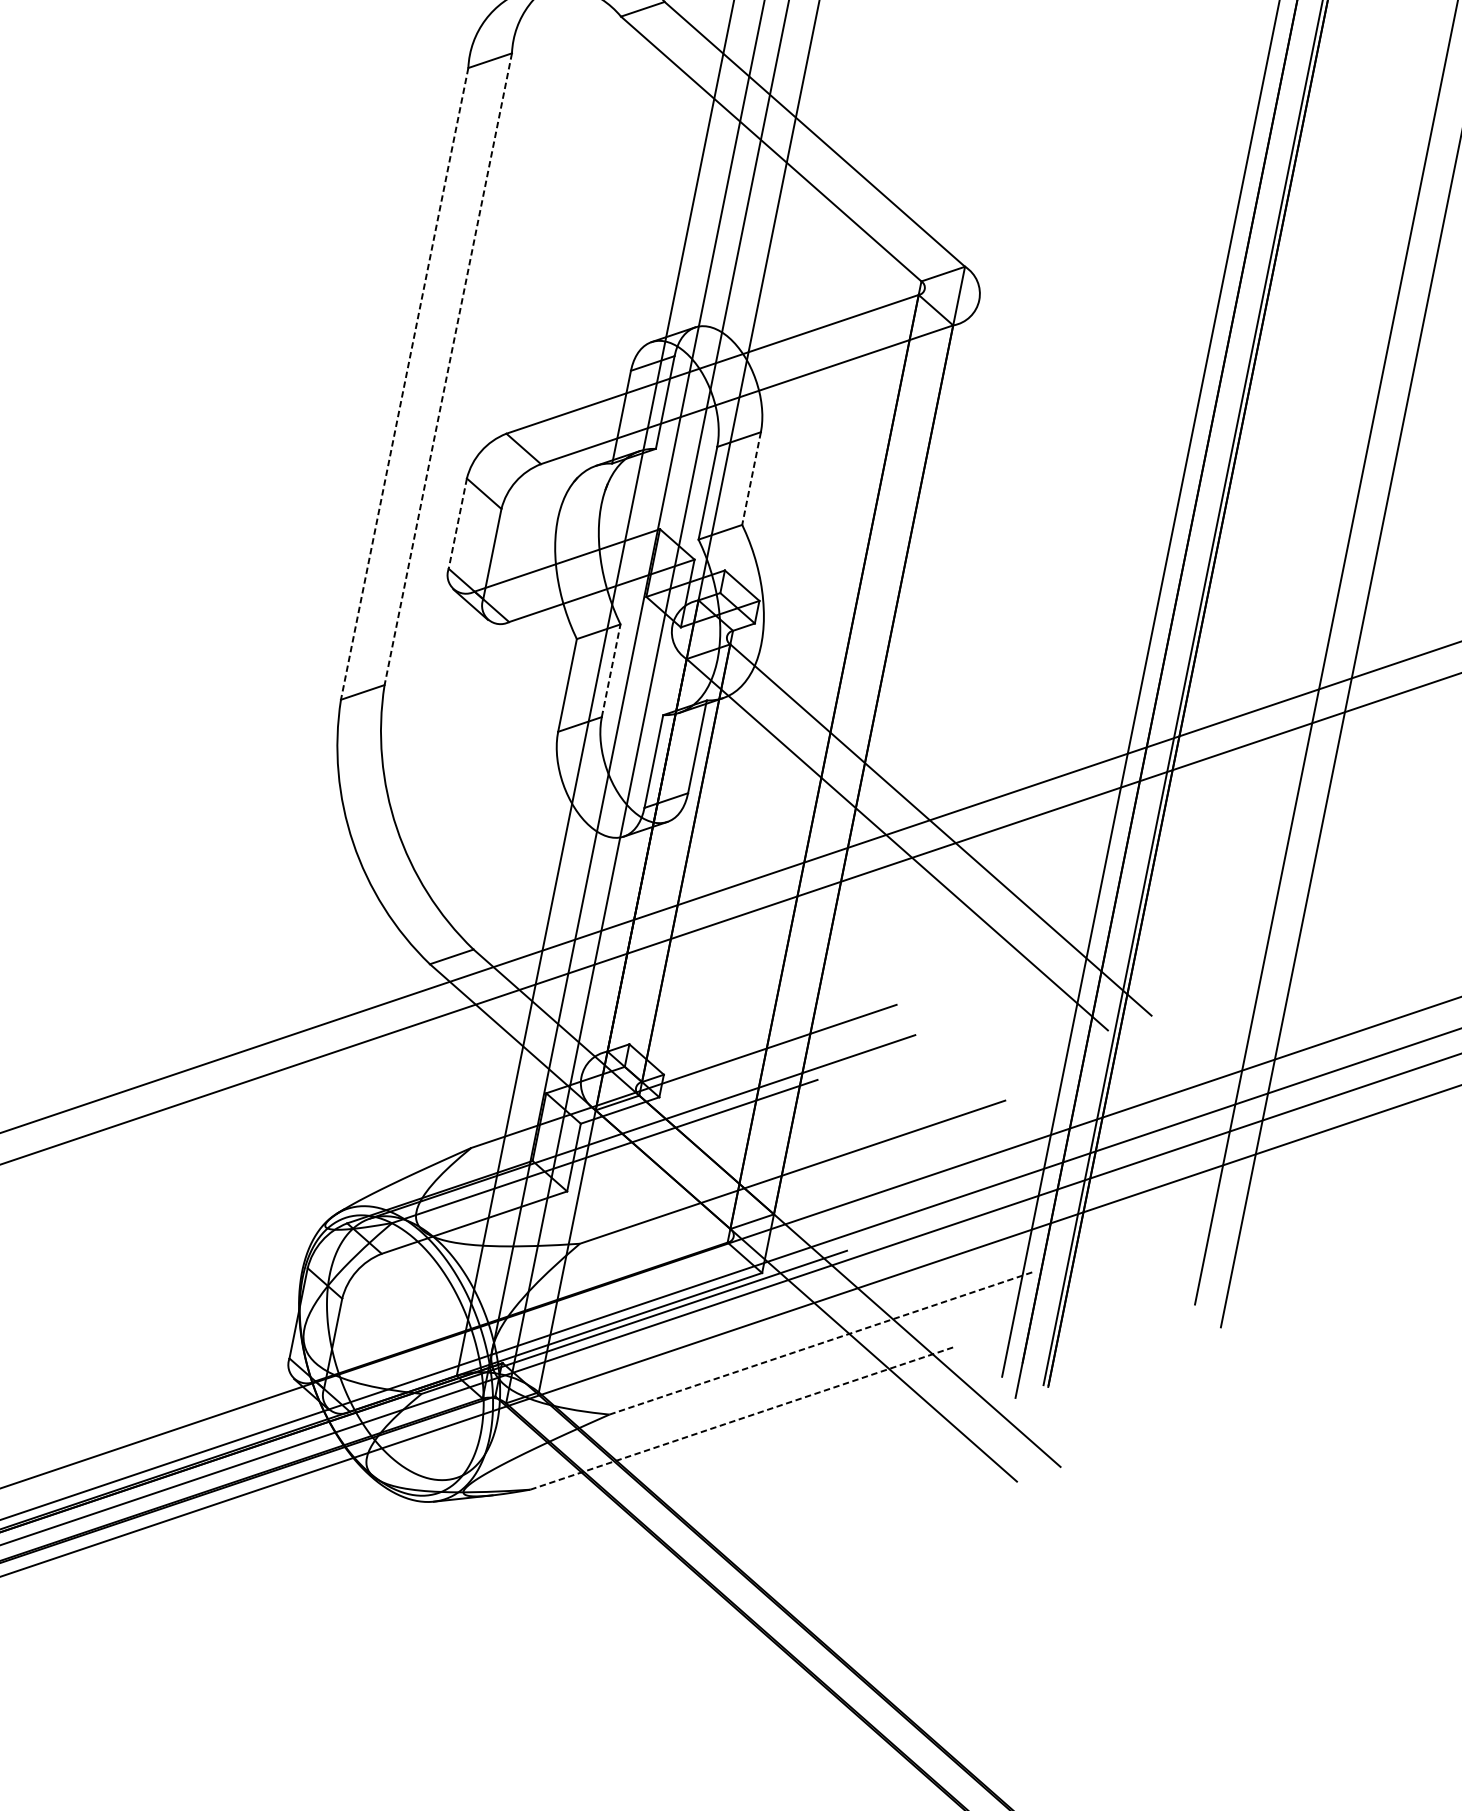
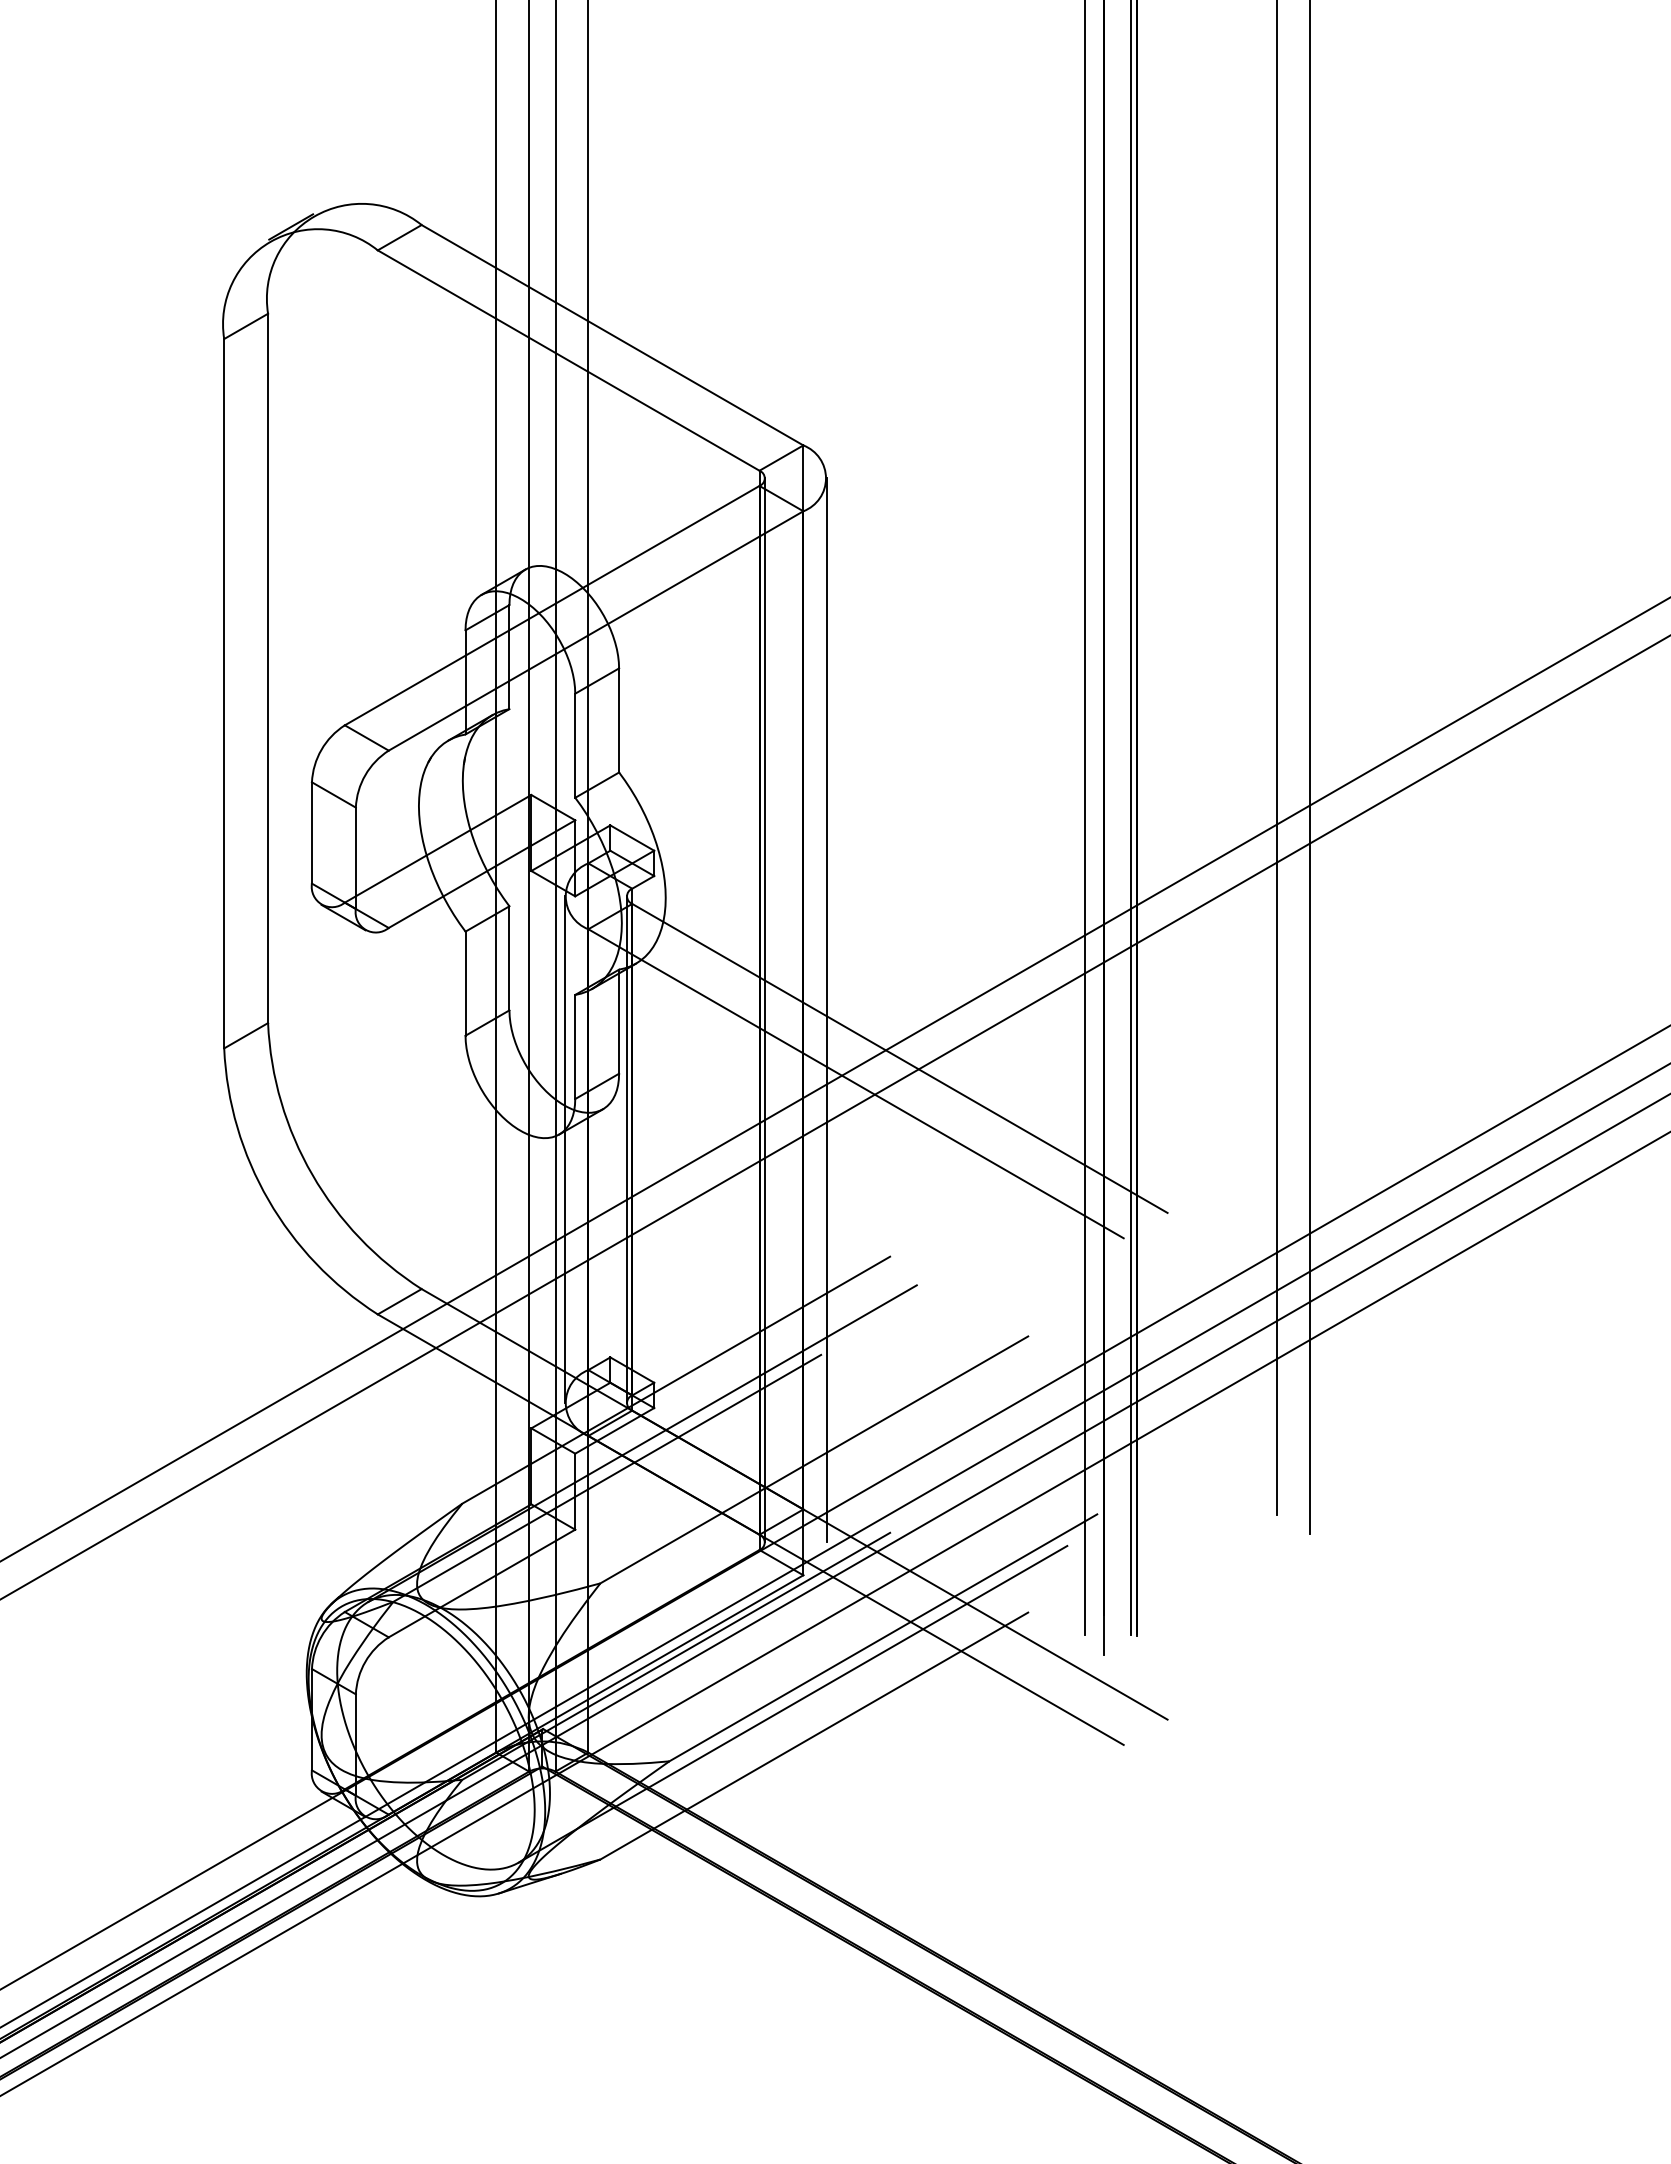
line: (448, 369) -> (268, 668), dashed -> solid
line: (404, 383) -> (224, 693), dashed -> solid
line: (751, 478) -> (619, 720), dashed -> solid
line: (457, 523) -> (311, 832), dashed -> solid
line: (611, 670) -> (509, 957), dashed -> solid
line: (828, 763) -> (764, 1010), added
line: (885, 774) -> (827, 1010), added
line: (625, 850) -> (564, 1149), added
line: (681, 862) -> (626, 1149), added
line: (822, 1342) -> (883, 1637), dashed -> solid
line: (729, 1385) -> (792, 1703), added
line: (743, 1418) -> (814, 1736), dashed -> solid

